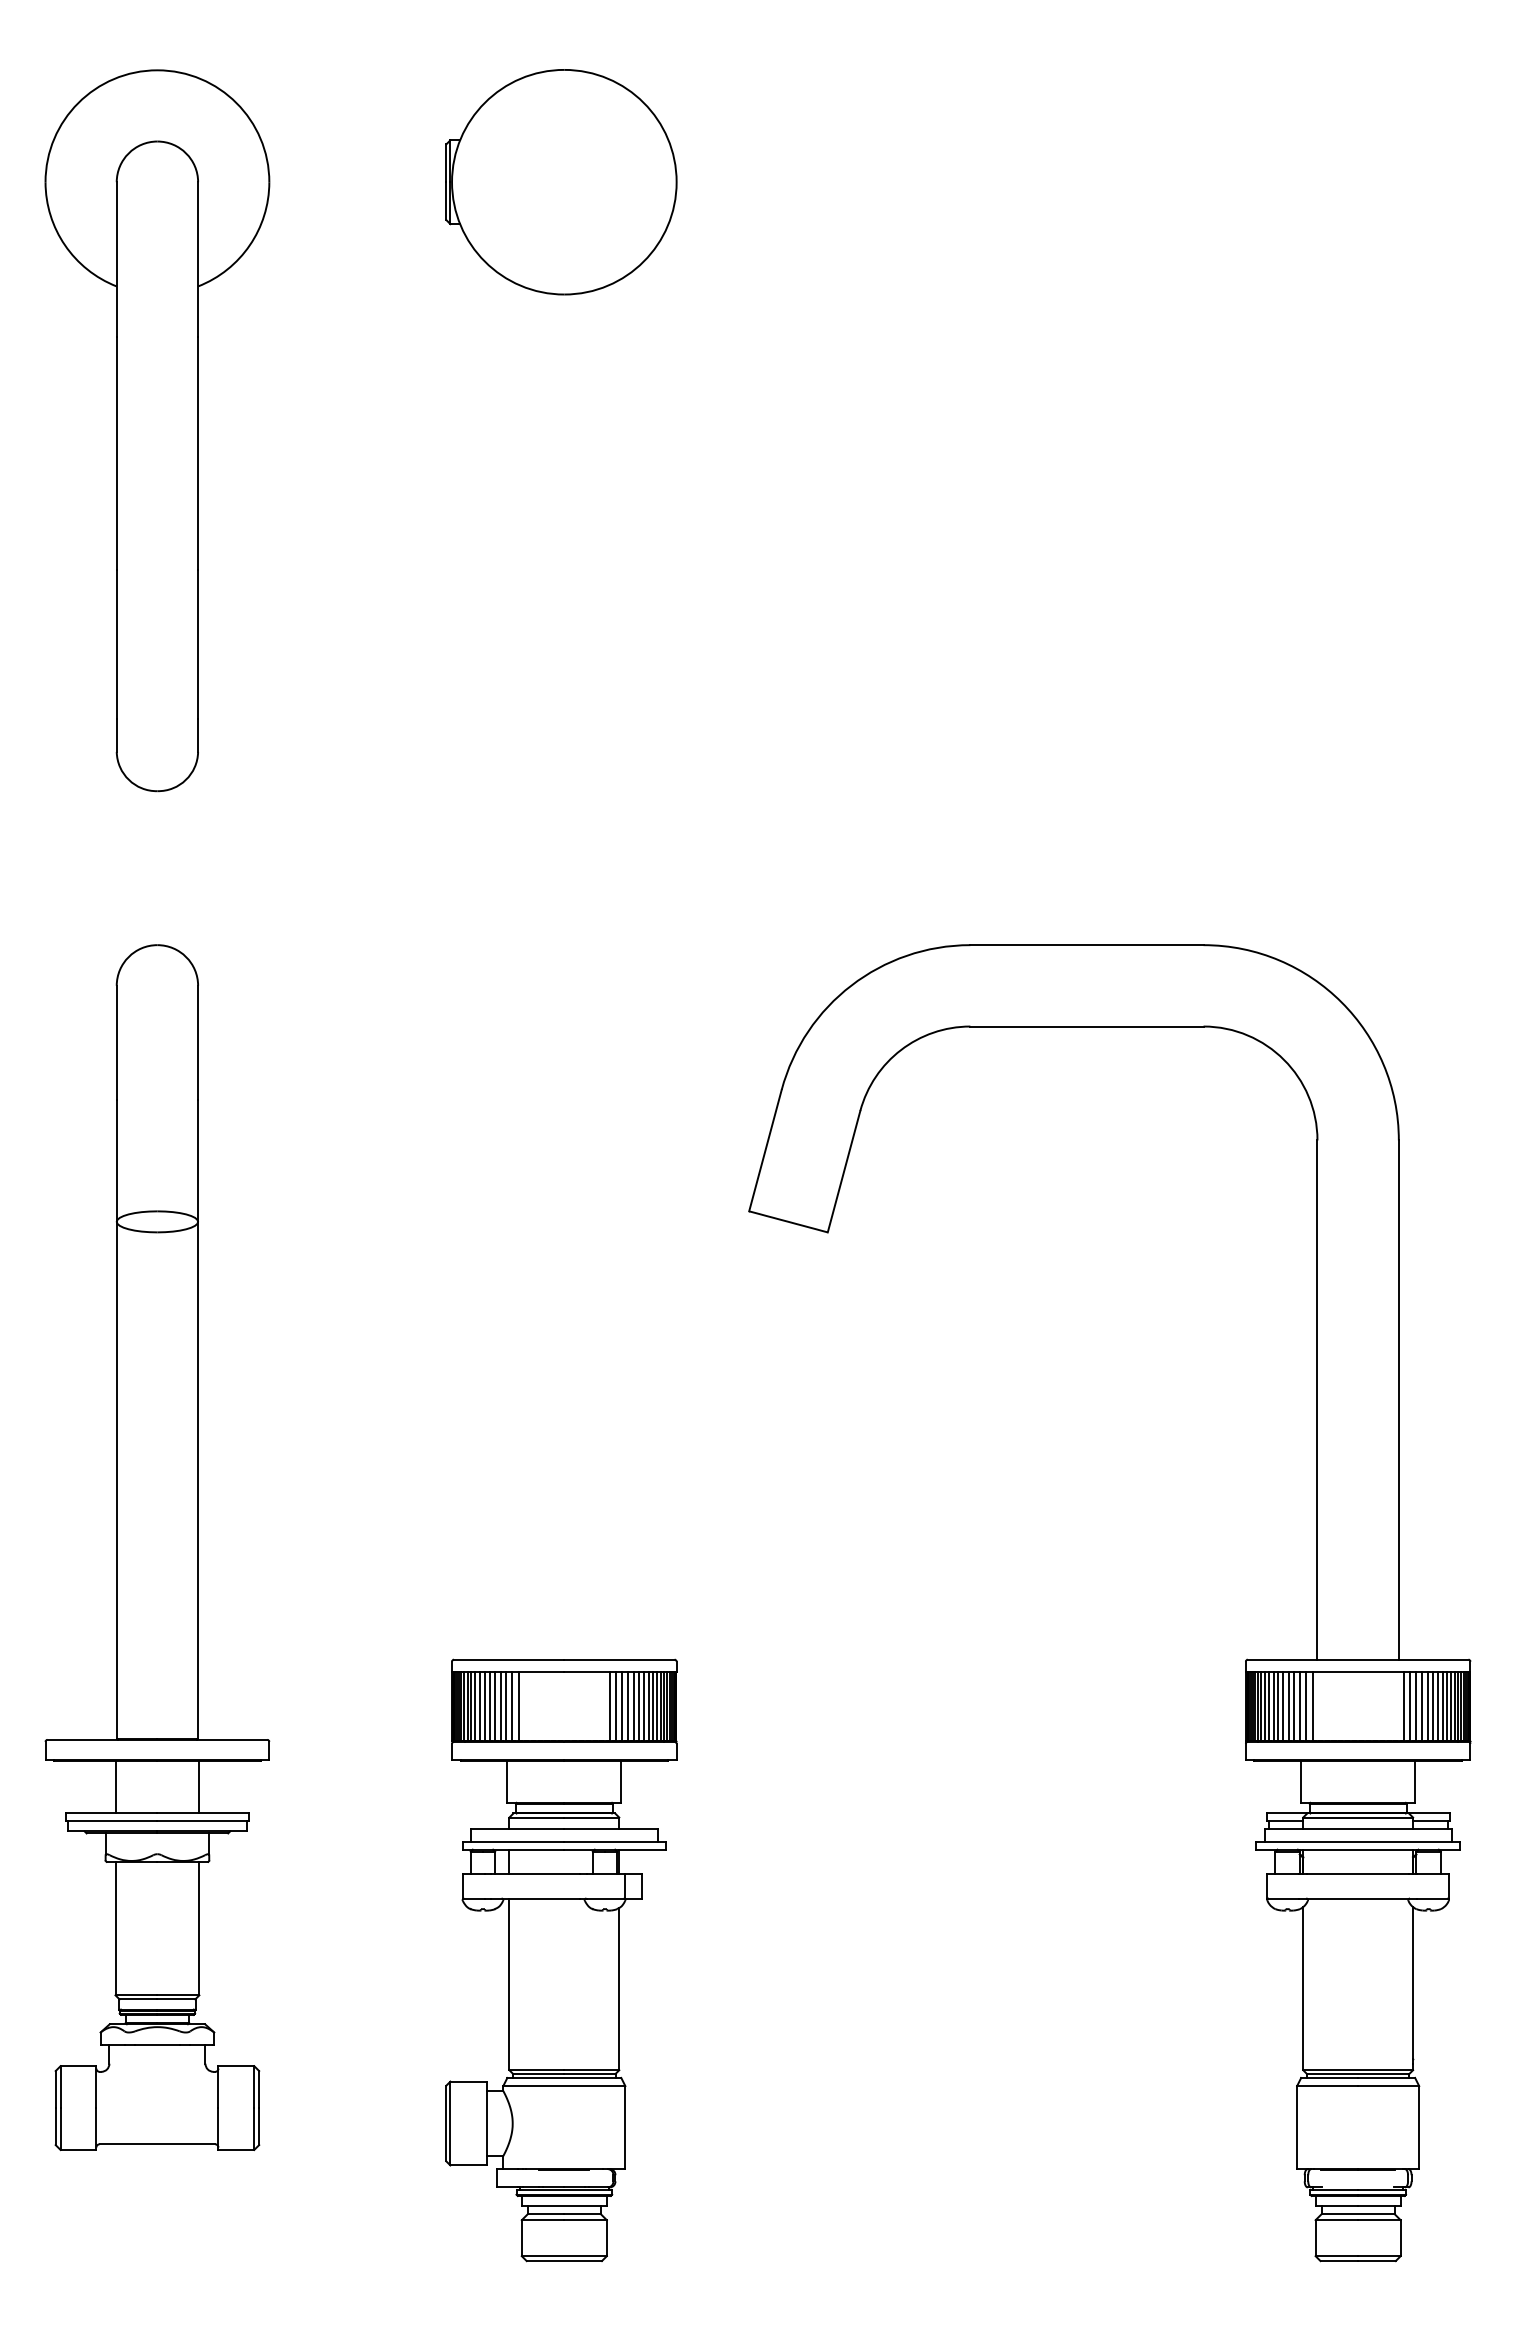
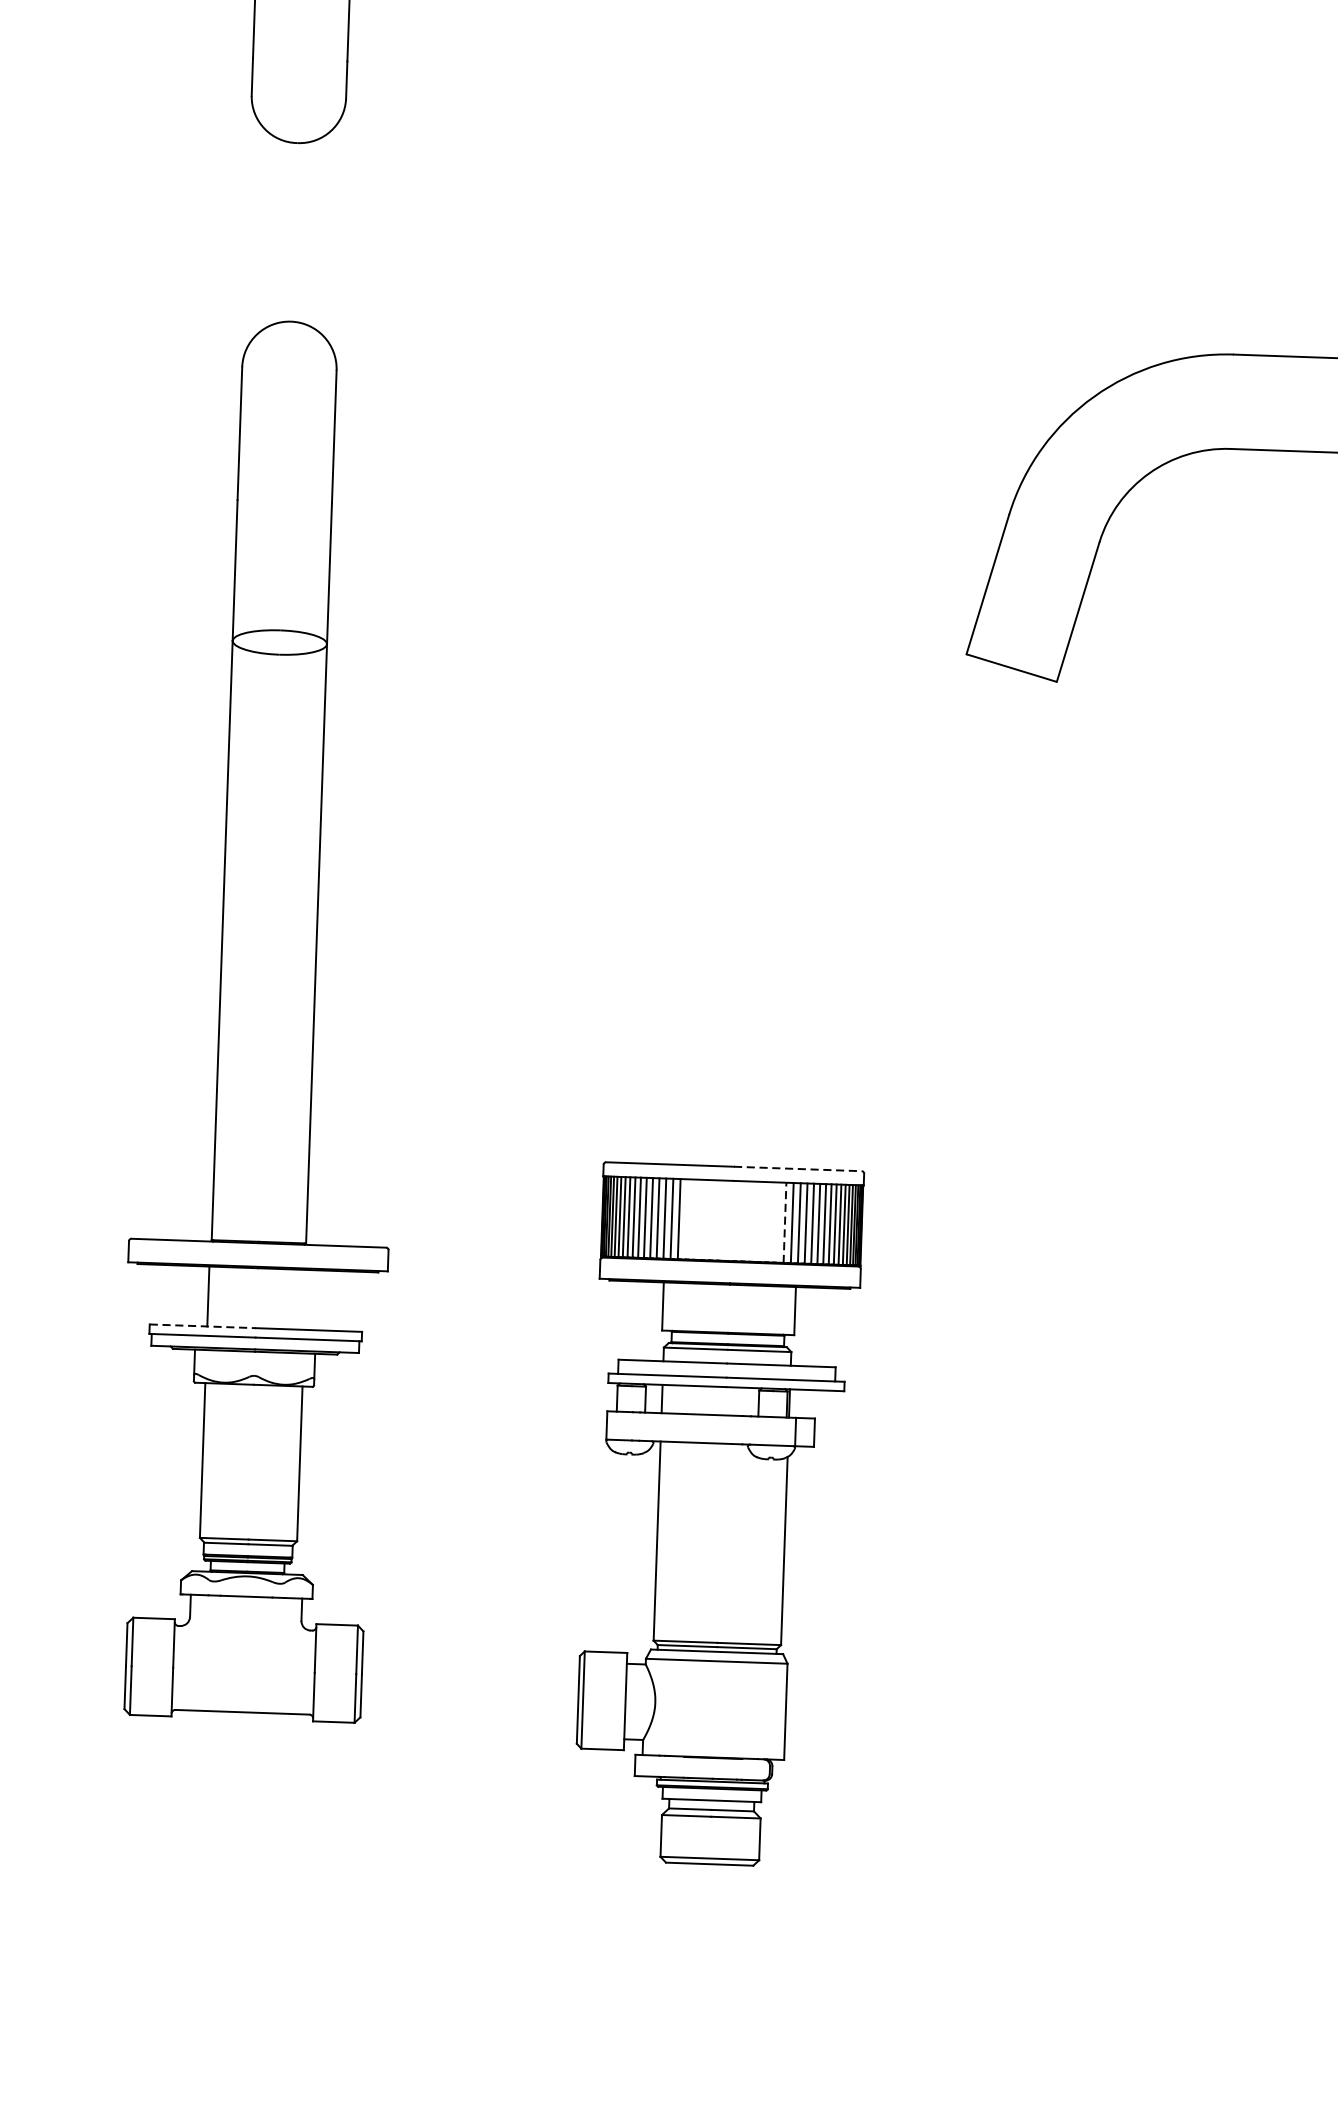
line: (619, 1659) -> (797, 1168), solid -> dashed
line: (609, 1706) -> (784, 1222), solid -> dashed
line: (199, 1787) -> (305, 1300), removed
line: (111, 1813) -> (202, 1326), solid -> dashed

